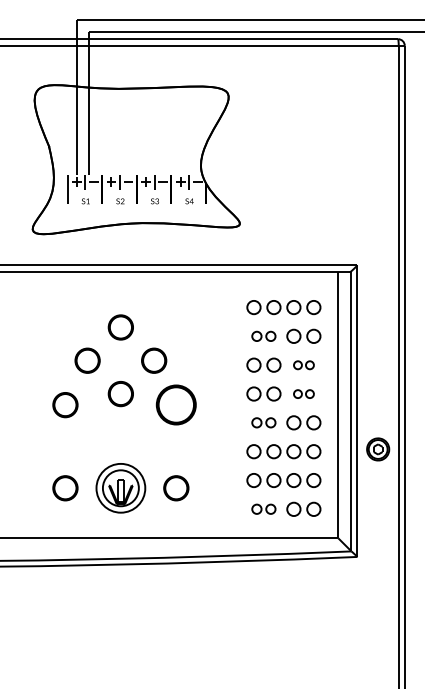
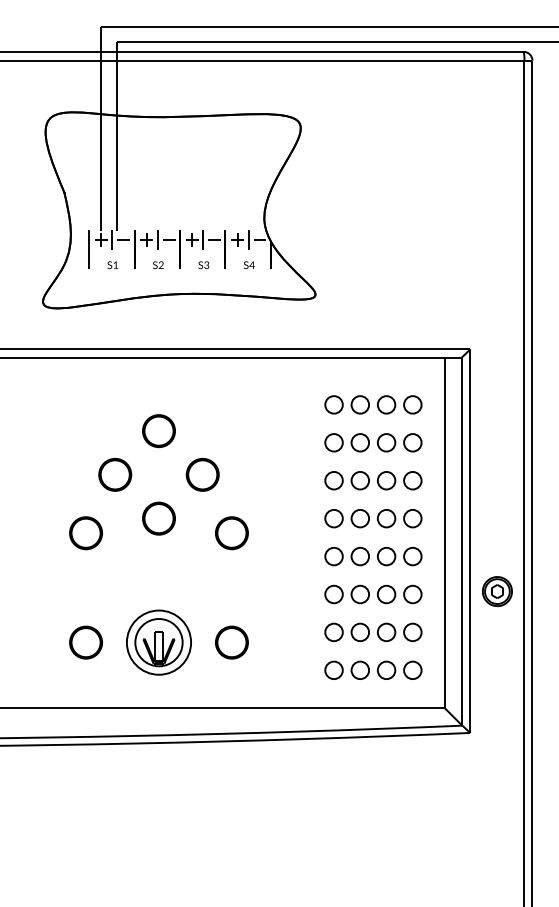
part: (263, 336) -> (346, 442), size x1.43
part: (303, 365) -> (399, 480), size x1.67
part: (303, 393) -> (399, 518), size x1.67
part: (176, 405) -> (231, 533), size x0.62
part: (263, 422) -> (346, 556), size x1.43
part: (263, 508) -> (346, 669), size x1.43

